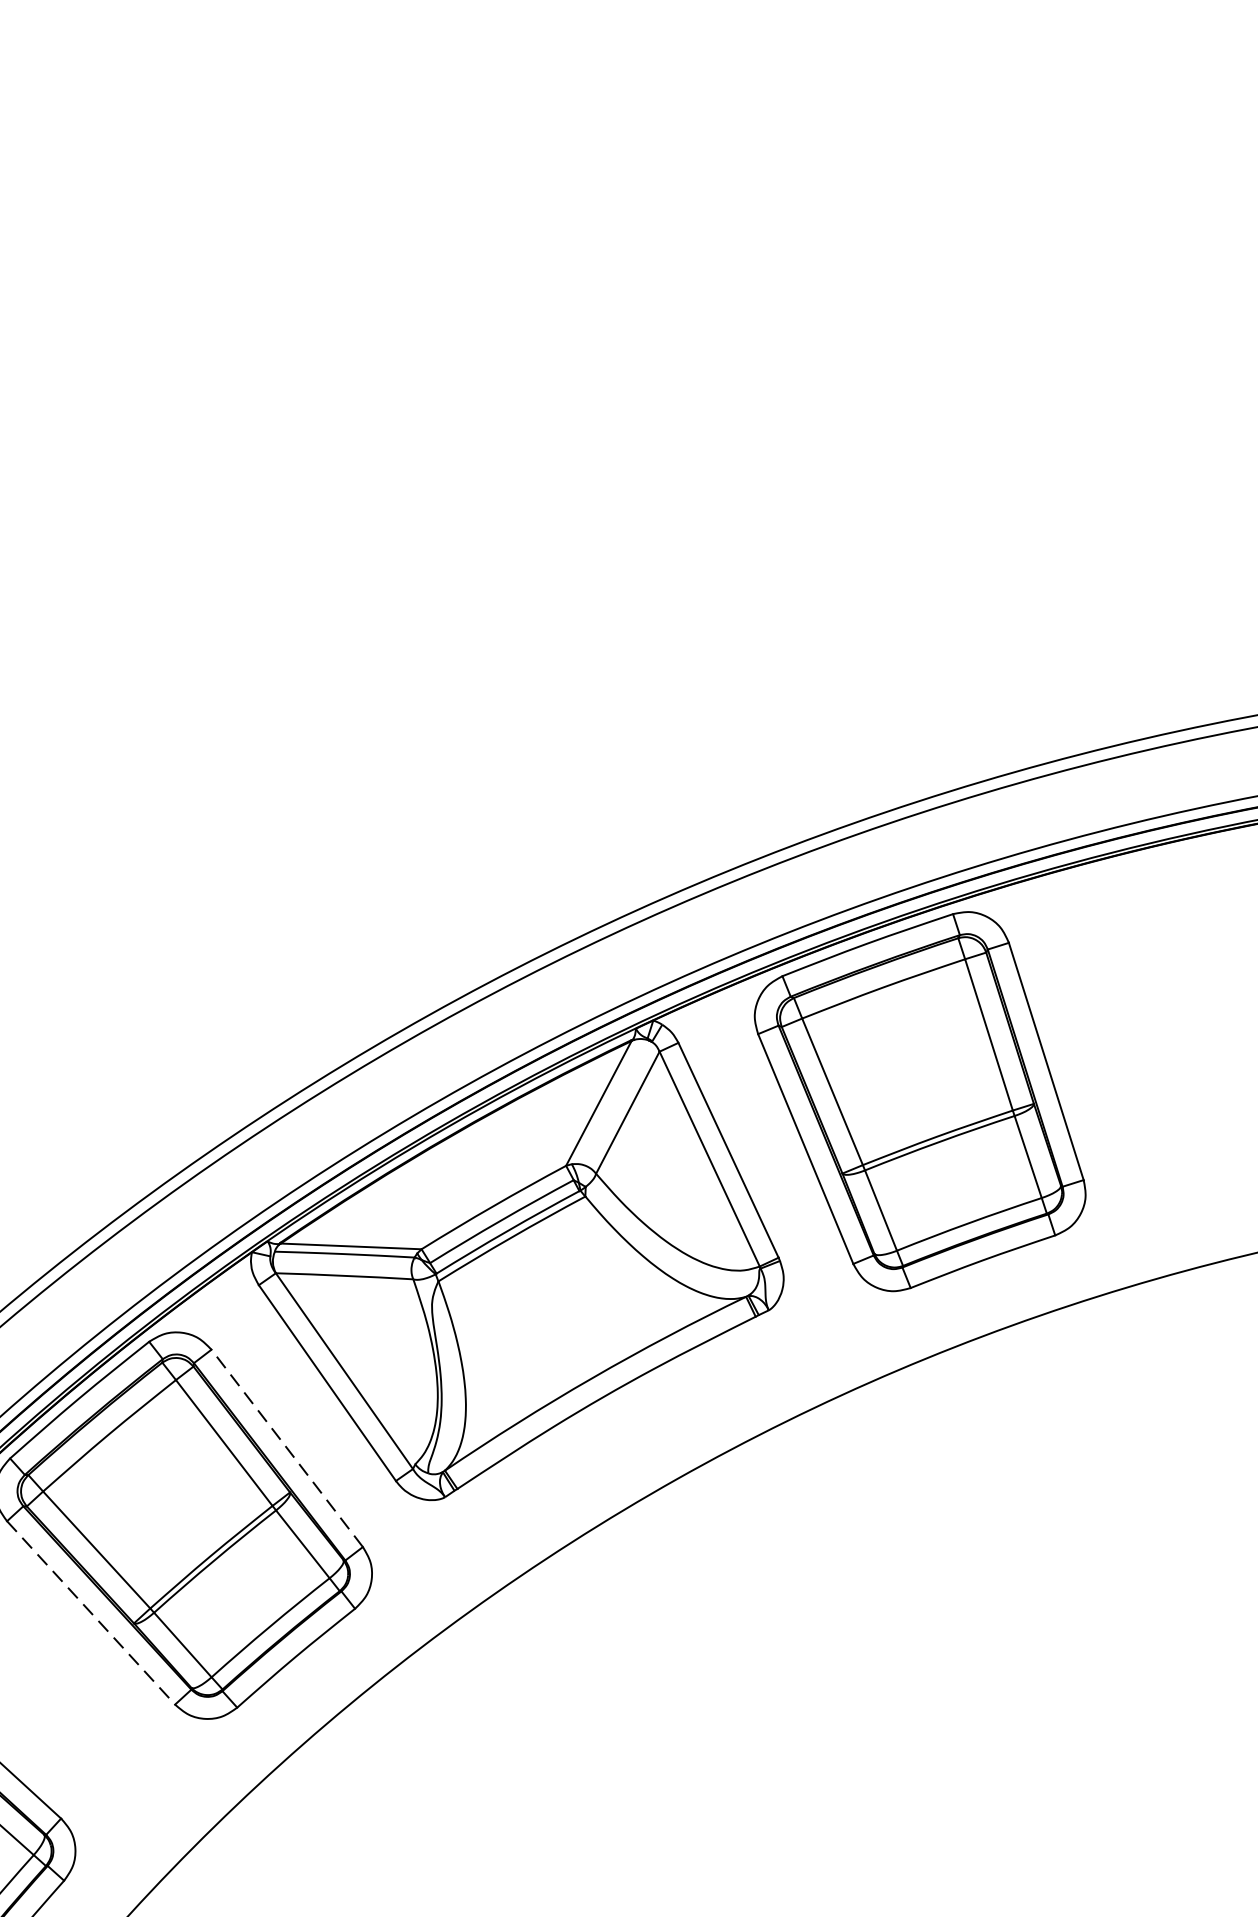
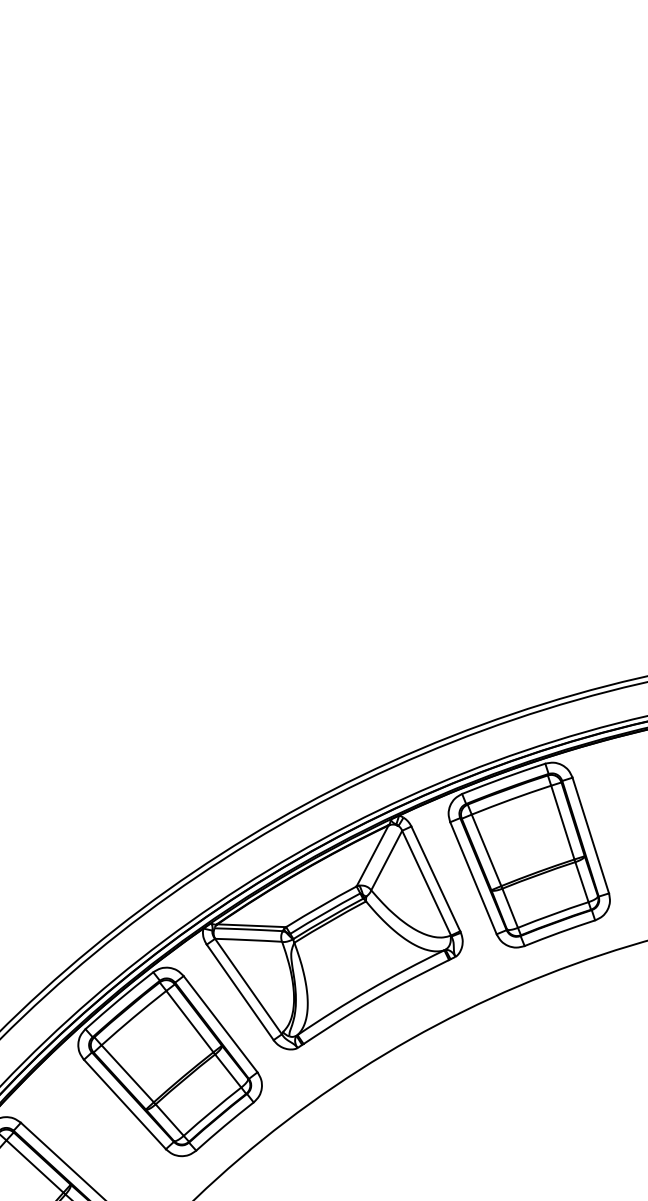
line: (286, 1448) -> (220, 1024), dashed -> solid
line: (90, 1612) -> (124, 1104), dashed -> solid

